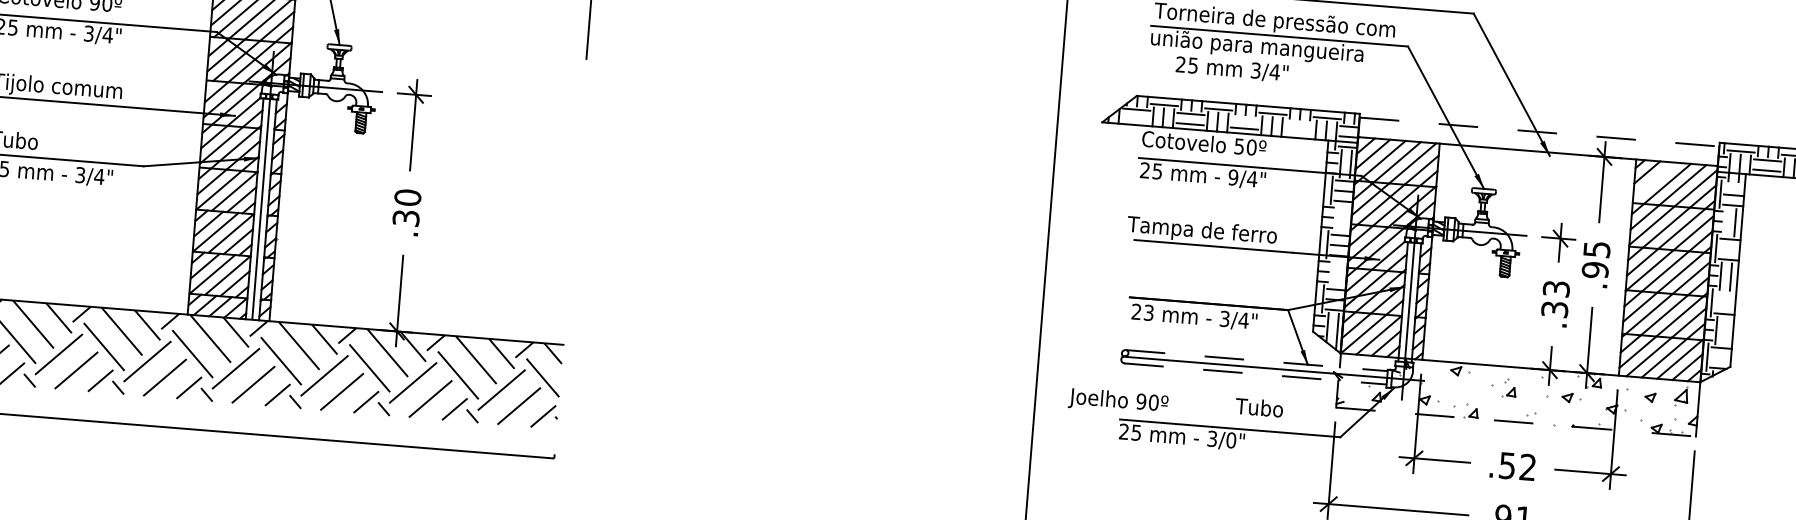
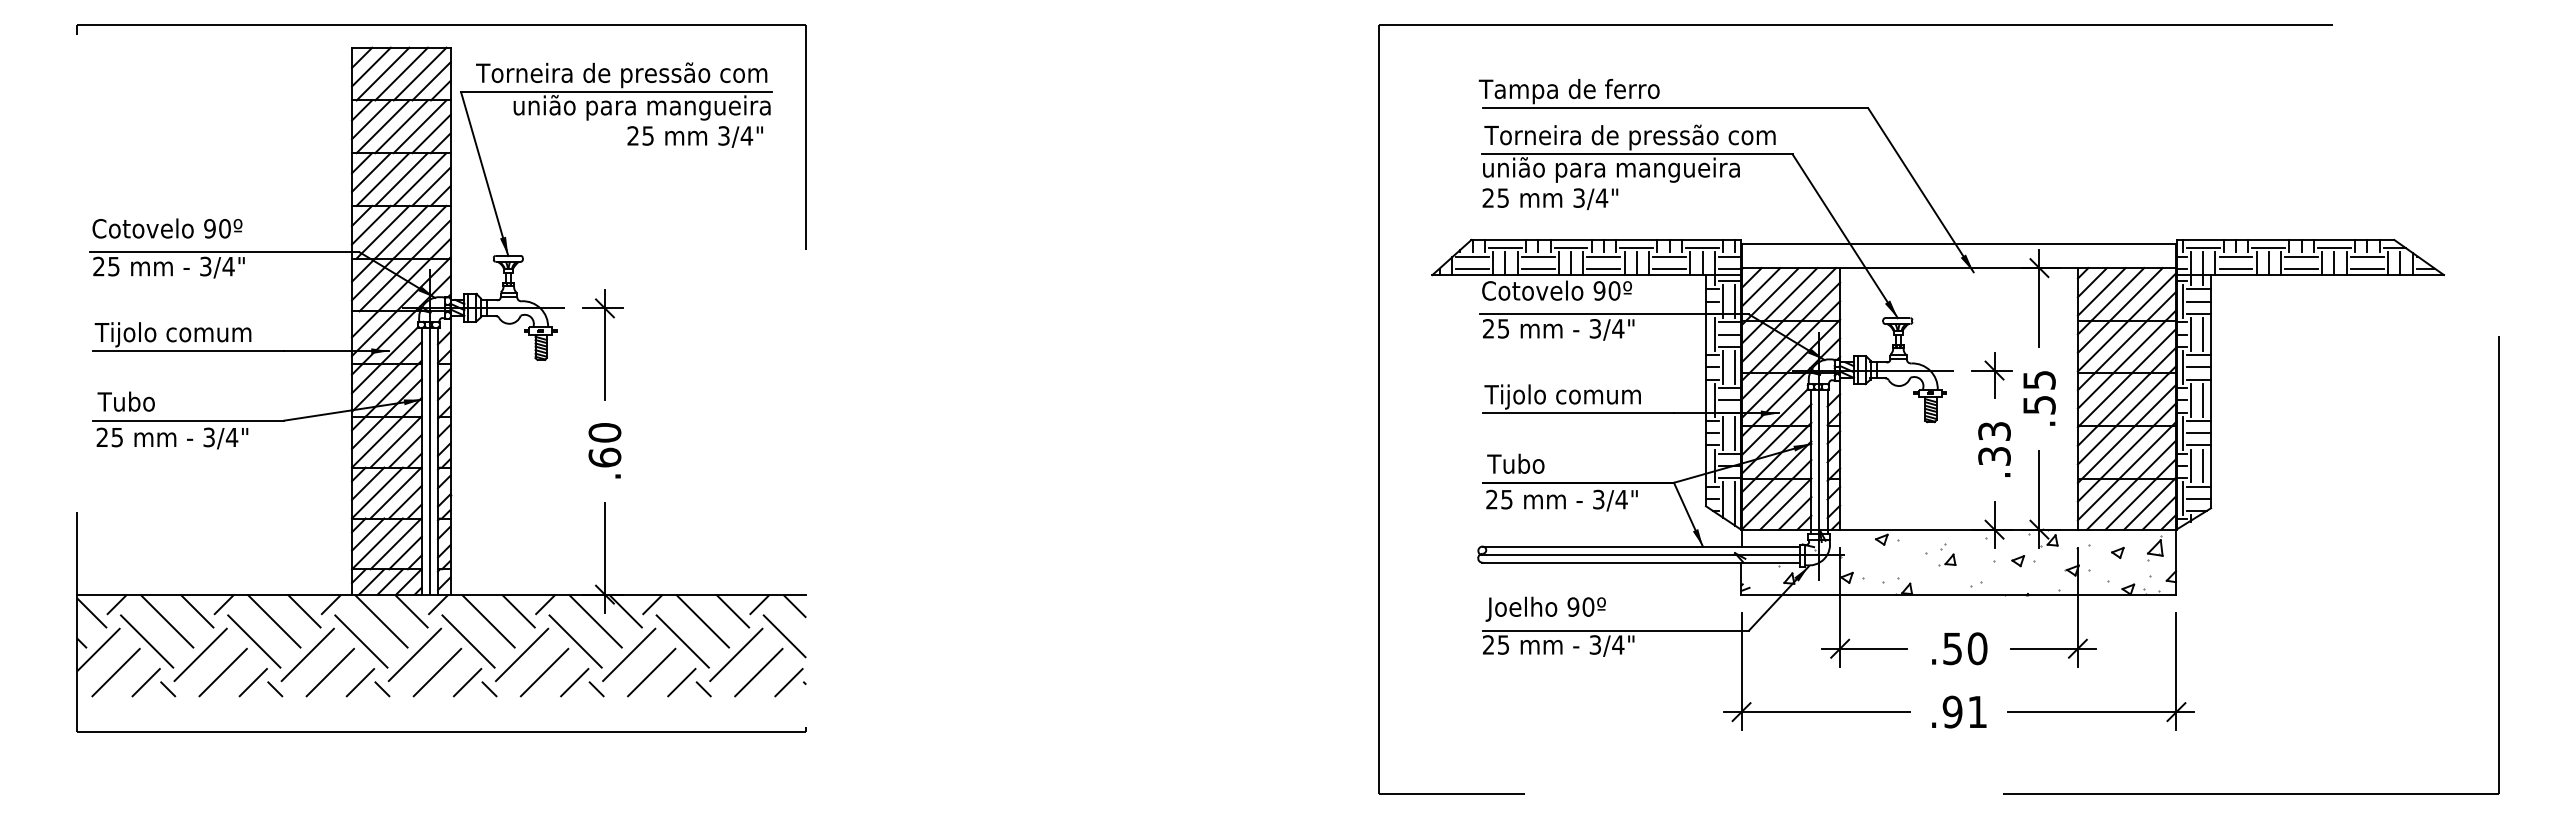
text: (1232, 69) -> (1550, 198), moved
line: (1244, 118) -> (1603, 256), added
line: (1135, 119) -> (1472, 268), added
line: (1299, 122) -> (1669, 256), added
line: (1298, 132) -> (1669, 268), added
line: (1539, 132) -> (1959, 244), dashed -> solid
text: (1239, 146) -> (1599, 290), 50º -> 90º
text: (1233, 177) -> (1595, 328), 9/4" -> 3/4"
line: (1654, 180) -> (2101, 291), added
line: (1734, 185) -> (2198, 289), added
text: (405, 218) -> (604, 457), .30 -> .60
line: (1336, 218) -> (1723, 367), added
line: (1346, 218) -> (1735, 367), added
line: (1724, 221) -> (2190, 334), added
text: (1201, 231) -> (1562, 396), Tampa de ferro -> Tijolo comum
line: (1729, 249) -> (2198, 367), added
text: (1595, 269) -> (2039, 404), .95 -> .55
line: (1332, 271) -> (1723, 432), added
line: (1342, 272) -> (1735, 432), added
line: (1725, 293) -> (2198, 420), added
line: (1724, 304) -> (2198, 433), added
text: (1148, 311) -> (1506, 498), 23 -> 25
line: (1726, 331) -> (2203, 465), added
line: (1720, 357) -> (2198, 498), added
line: (1257, 360) -> (1641, 546), dashed -> solid
line: (1255, 373) -> (1640, 562), dashed -> solid
text: (1118, 400) -> (1545, 608), moved
text: (1259, 407) -> (1515, 463), moved
line: (1516, 422) -> (1959, 595), dashed -> solid
text: (1231, 440) -> (1618, 644), 3/0" -> 3/4"
text: (1527, 467) -> (1977, 648), .52 -> .50

